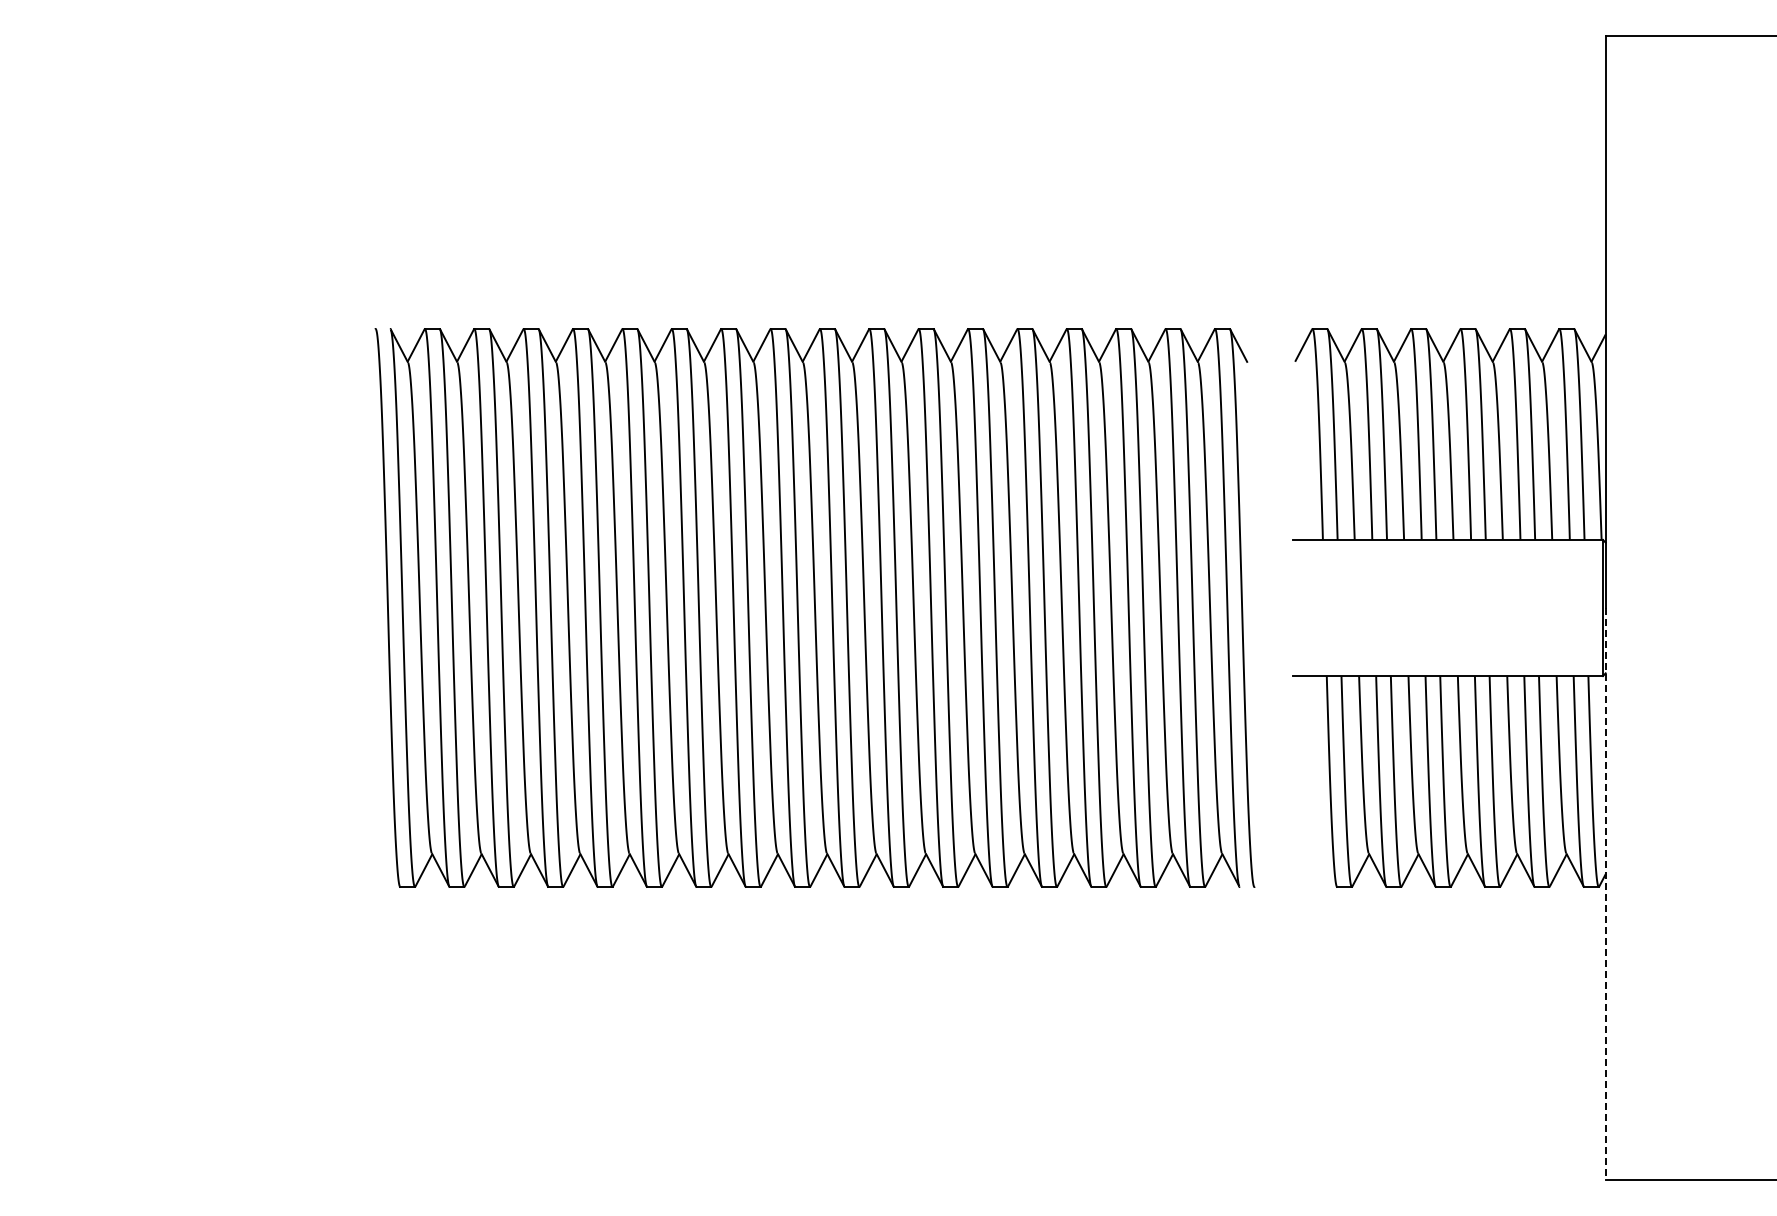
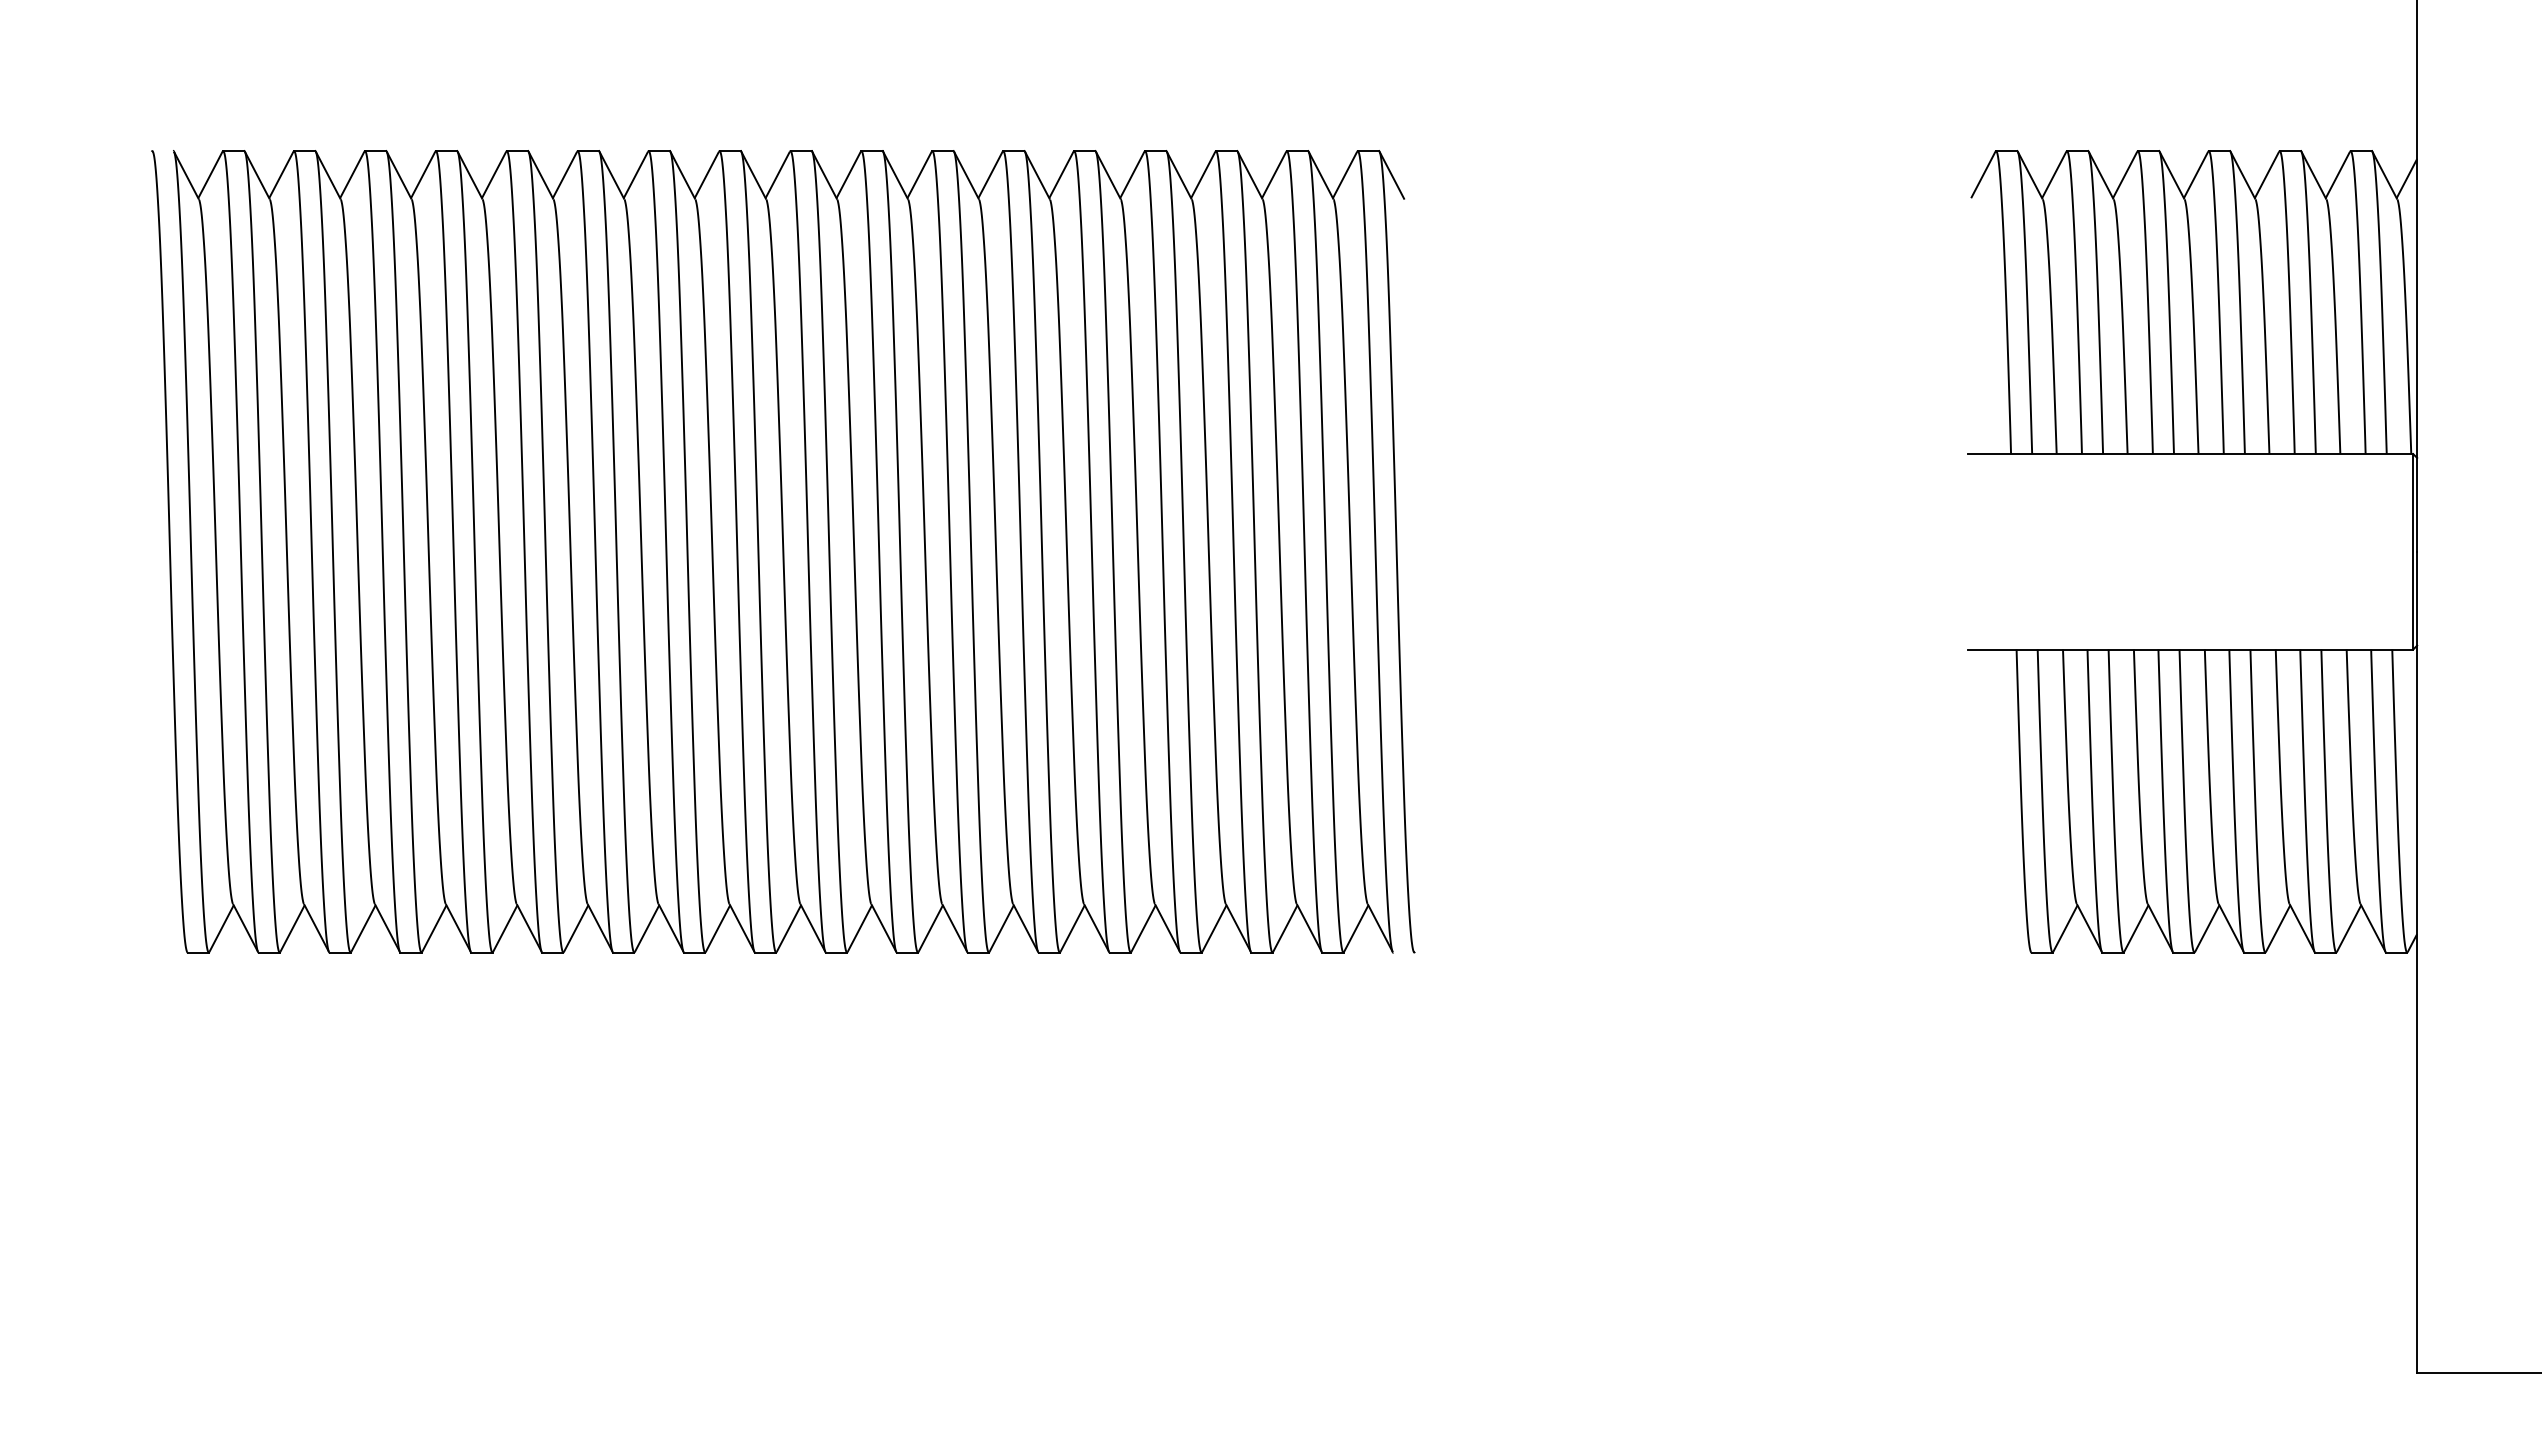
part: (814, 607) -> (782, 551), moved
line: (1605, 893) -> (2416, 961), dashed -> solid

